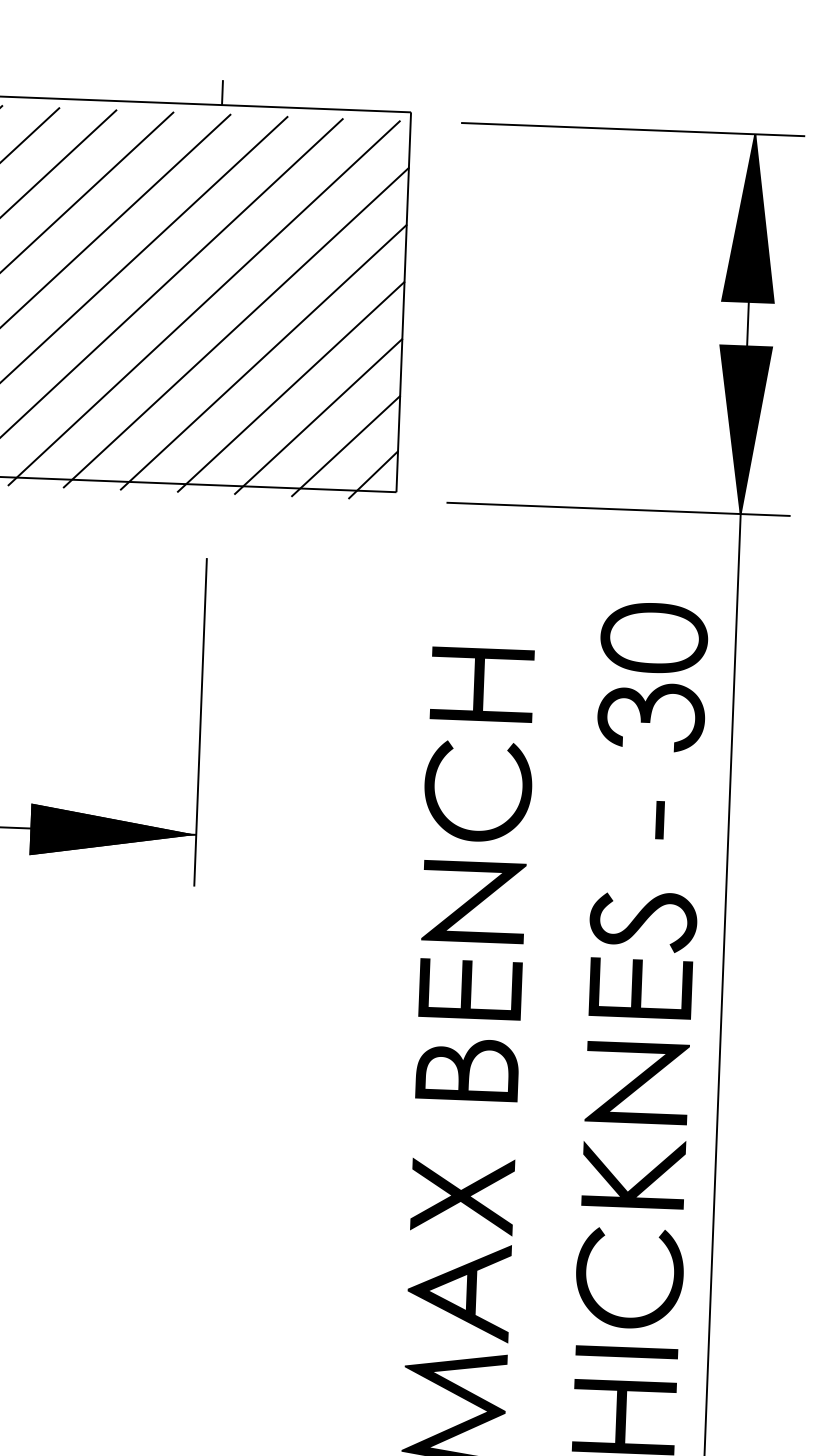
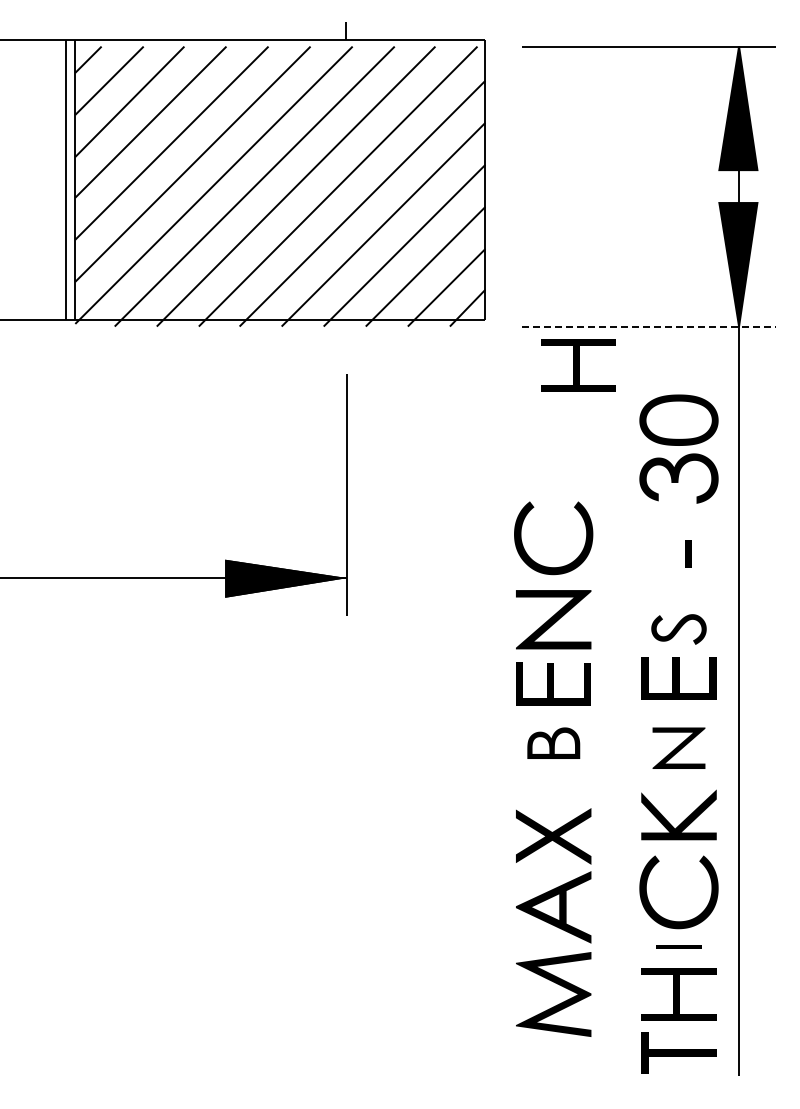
line: (619, 509) -> (649, 326), solid -> dashed
part: (482, 684) -> (578, 365), moved
part: (642, 921) -> (678, 629), size x0.7
part: (467, 1068) -> (553, 742), size x0.7
part: (636, 1081) -> (678, 747), size x0.7
part: (626, 1351) -> (678, 946), size x0.6

